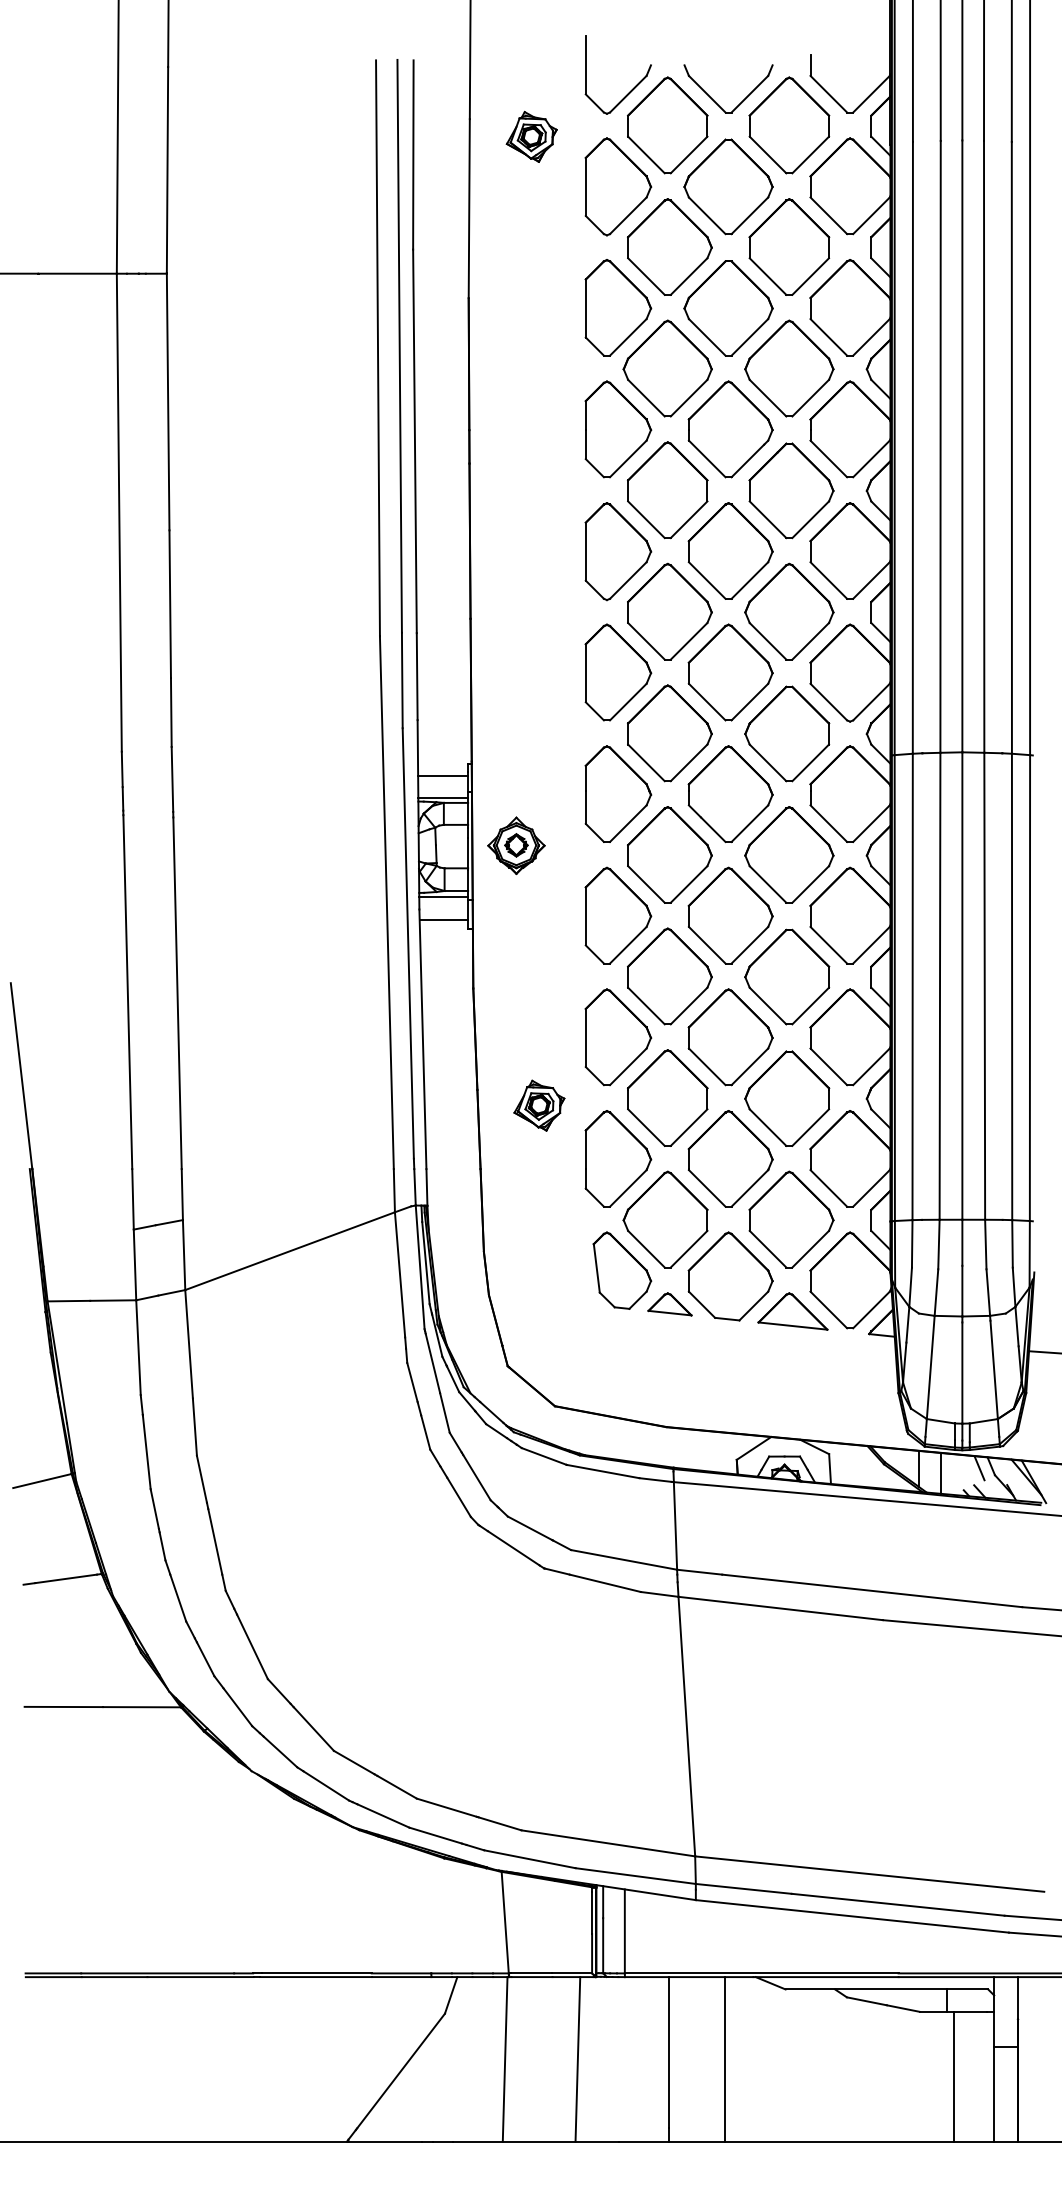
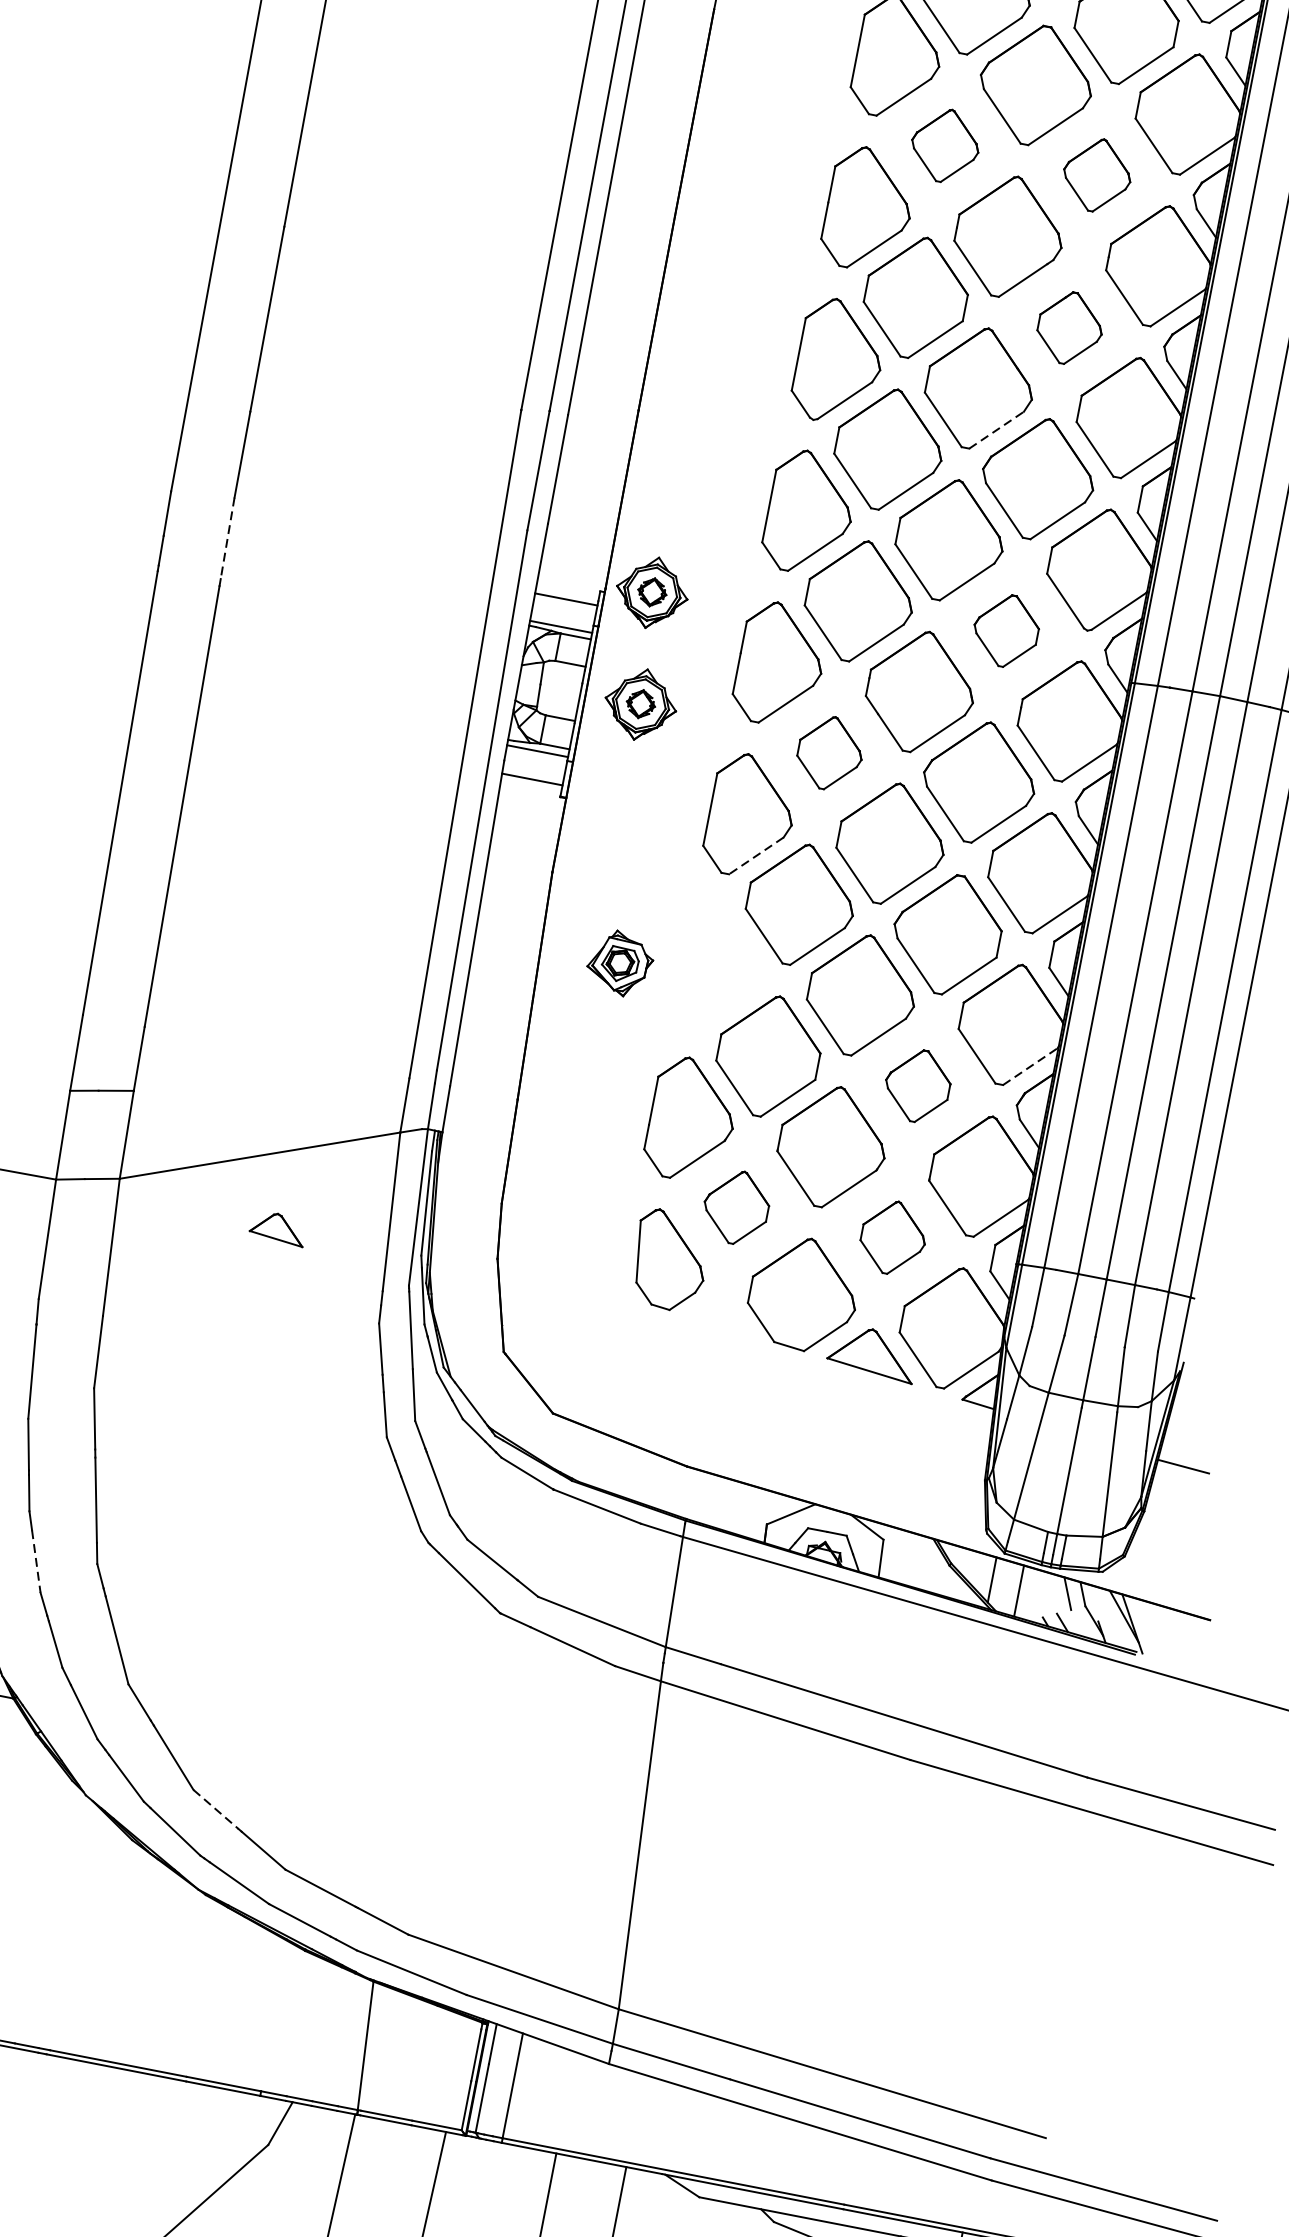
part: (667, 368) -> (945, 145), size x0.6
part: (789, 368) -> (1097, 175), size x0.6
part: (791, 490) -> (1070, 327), size x0.6
line: (749, 580) -> (996, 430), solid -> dashed
part: (787, 733) -> (1006, 630), size x0.6
part: (508, 757) -> (652, 592), added
line: (172, 779) -> (227, 538), solid -> dashed
part: (669, 854) -> (829, 752), size x0.6
line: (628, 945) -> (756, 856), solid -> dashed
part: (618, 1037) -> (721, 968), removed
line: (871, 1066) -> (1030, 1066), solid -> dashed
part: (787, 1098) -> (917, 1085), size x0.6
part: (539, 1105) -> (620, 963), moved
part: (665, 1219) -> (736, 1207), size x0.6
part: (791, 1219) -> (893, 1237), size x0.6
part: (669, 1304) -> (277, 1228), moved
line: (178, 1598) -> (36, 1562), solid -> dashed
line: (354, 1762) -> (216, 1809), solid -> dashed

